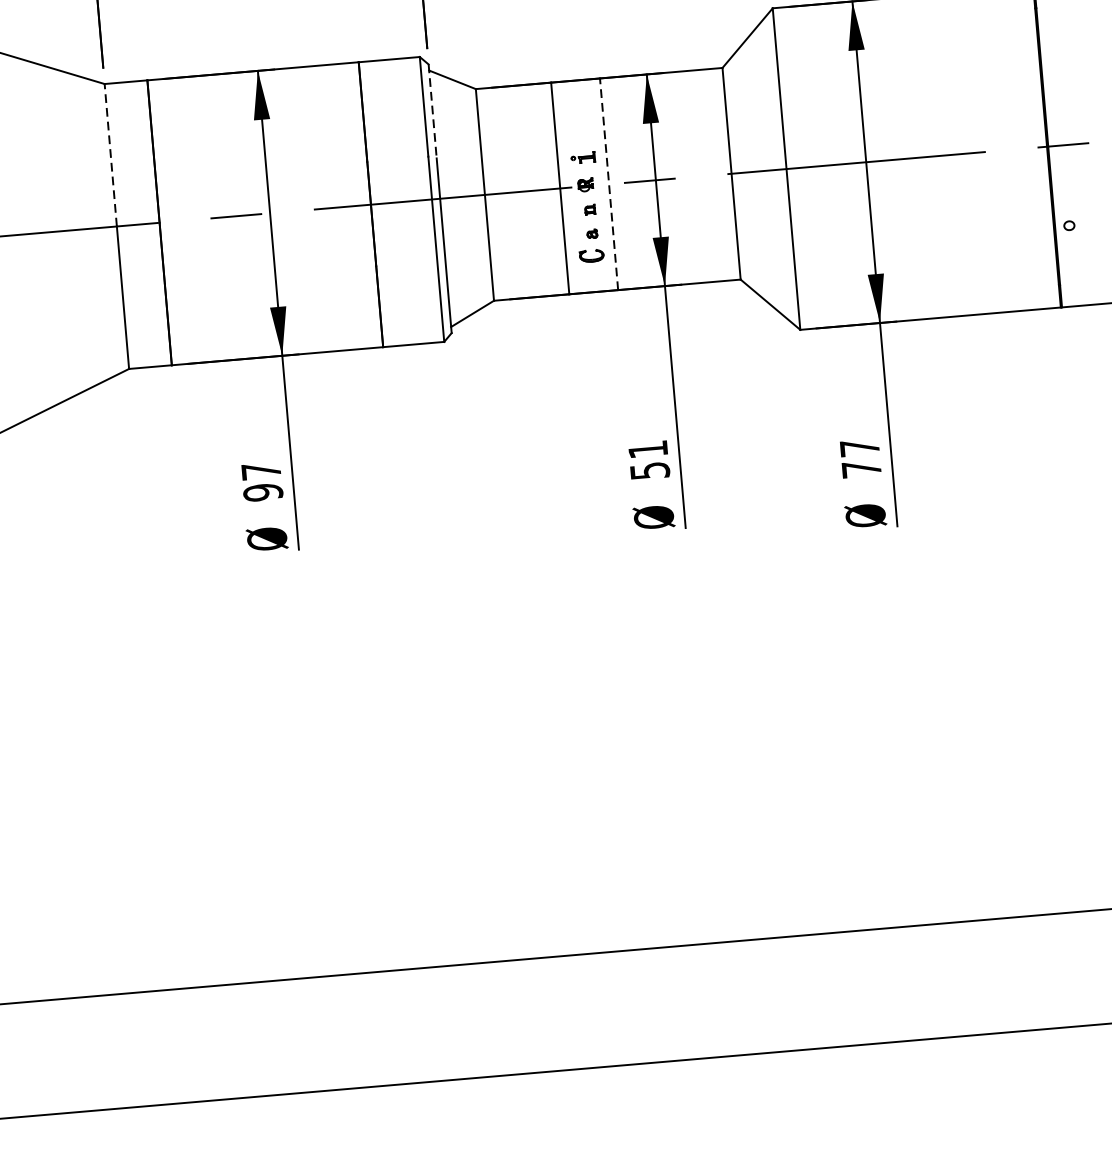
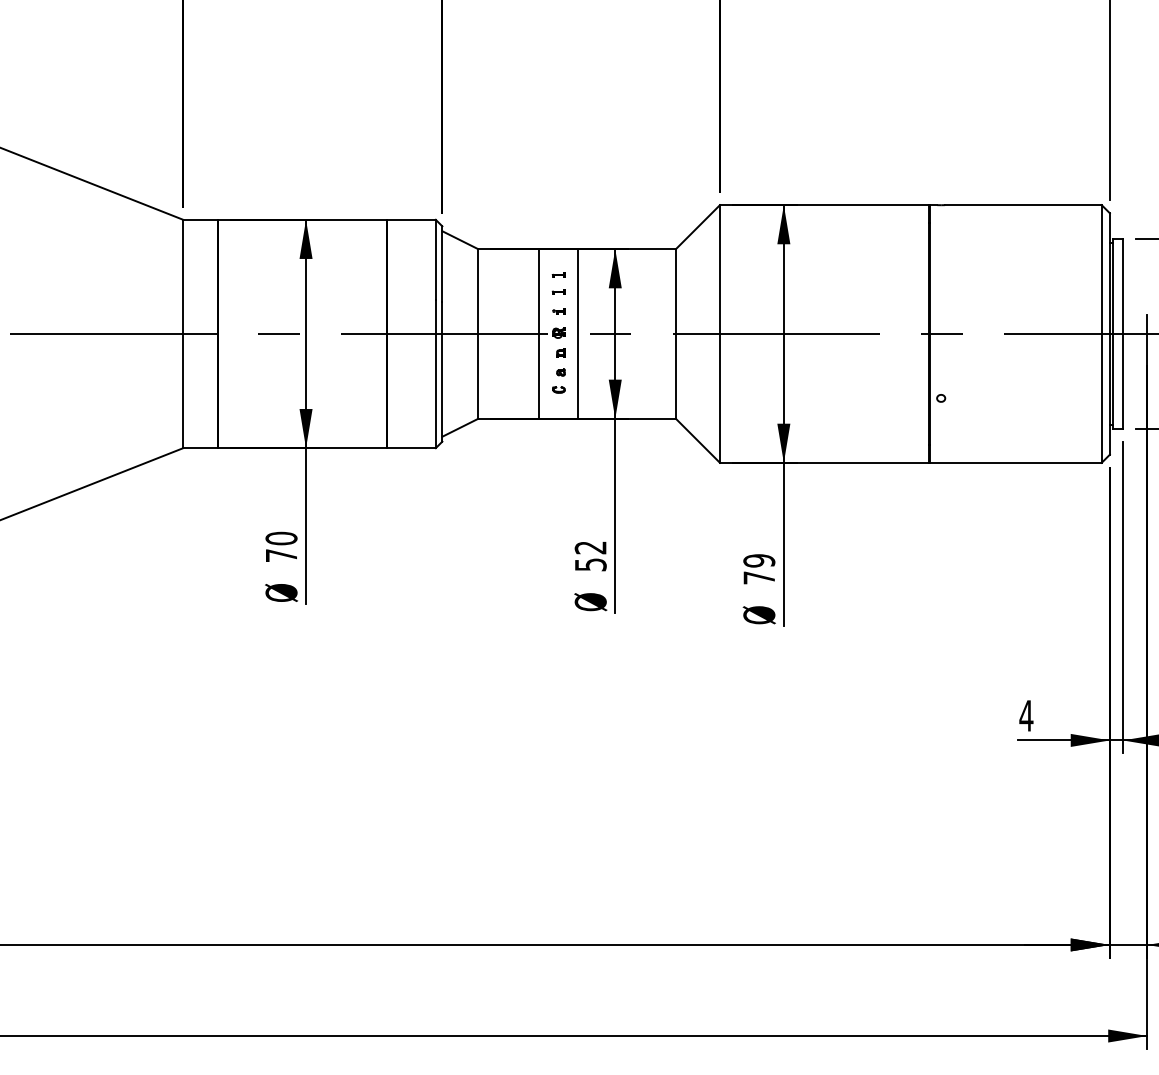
line: (432, 112) -> (442, 264), dashed -> solid
part: (578, 112) -> (558, 274), added
part: (580, 133) -> (558, 291), added
line: (111, 154) -> (183, 276), dashed -> solid
part: (582, 158) -> (558, 311), size x0.62
line: (608, 184) -> (577, 334), dashed -> solid
part: (591, 255) -> (558, 389), size x0.62
text: (860, 447) -> (759, 560), 77 -> 79
text: (647, 449) -> (590, 547), 51 -> 52
text: (262, 481) -> (281, 546), 97 -> 70

